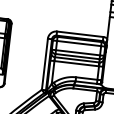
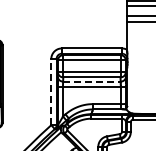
line: (76, 59) -> (91, 81), solid -> dashed
line: (45, 63) -> (51, 91), solid -> dashed

